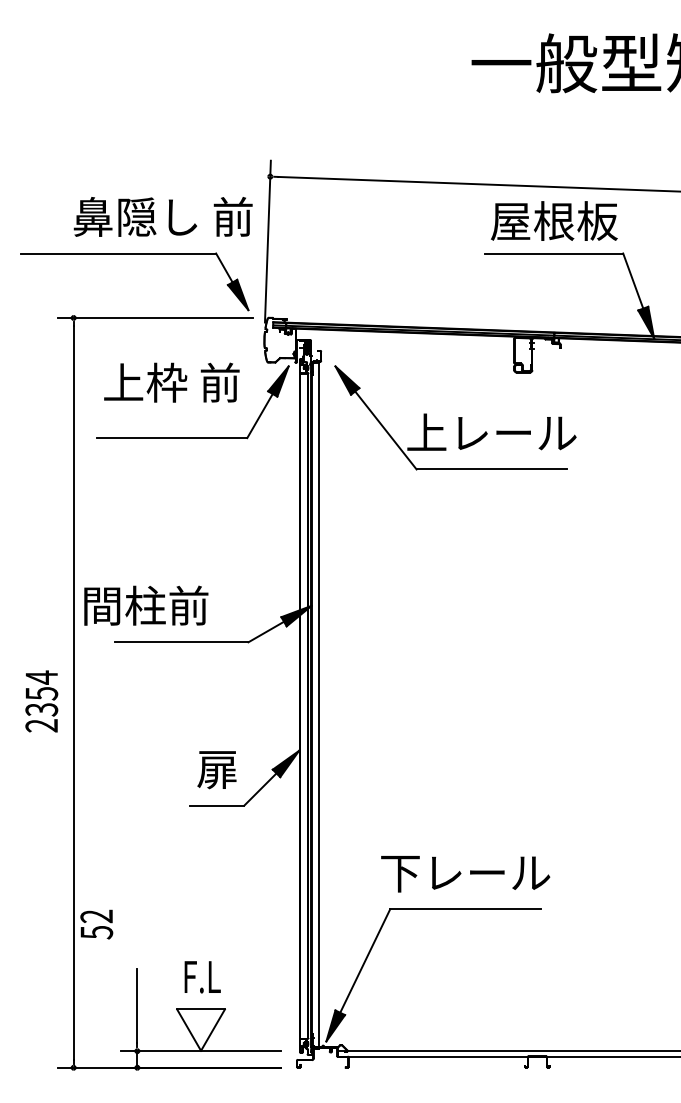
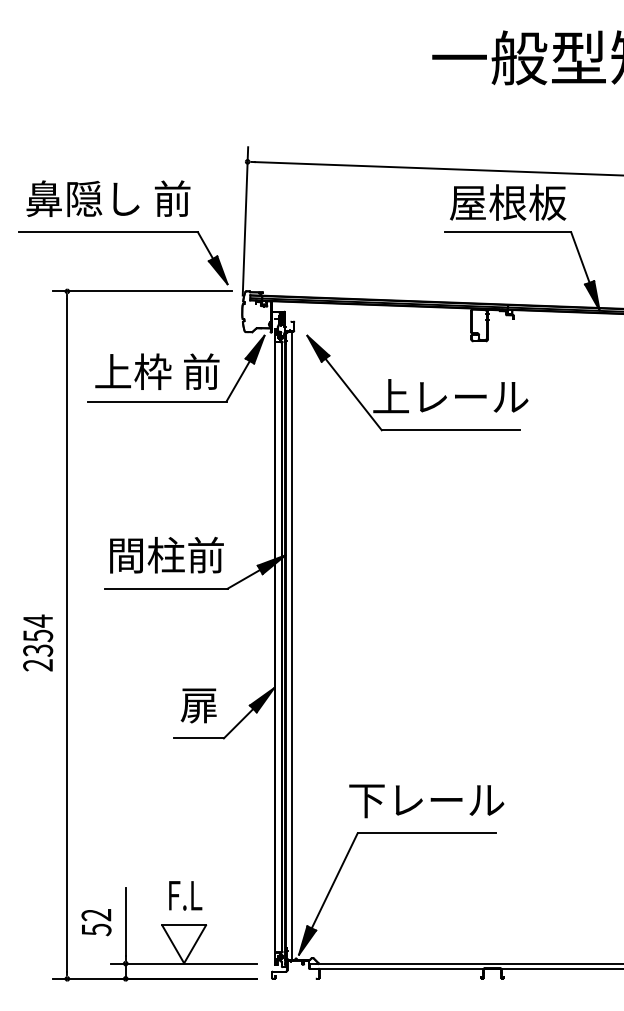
text: (163, 216) -> (108, 198), moved
text: (171, 382) -> (157, 371), moved
text: (145, 604) -> (166, 554), moved
text: (96, 924) -> (96, 922), moved

